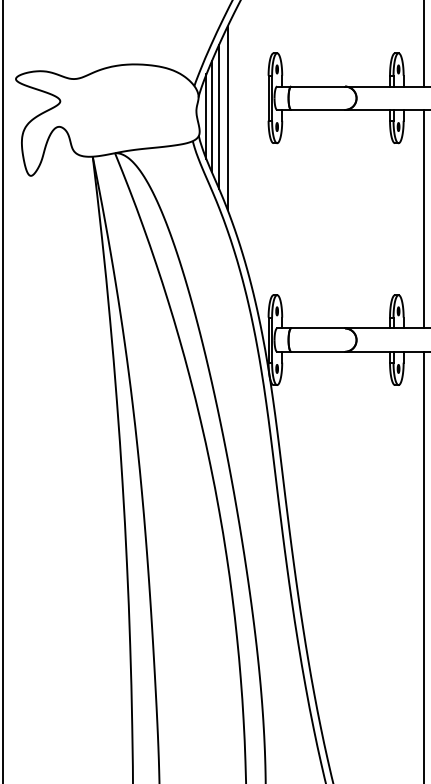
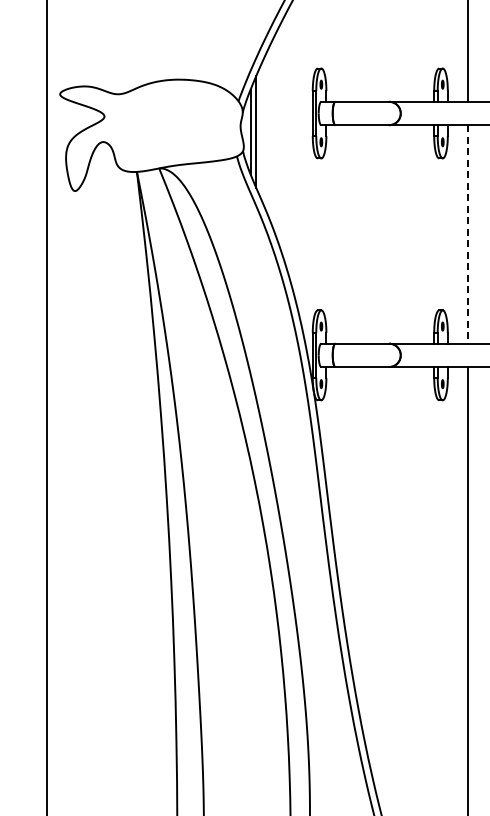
line: (219, 116) -> (263, 131), removed
line: (227, 118) -> (271, 133), removed
line: (424, 219) -> (468, 234), solid -> dashed

